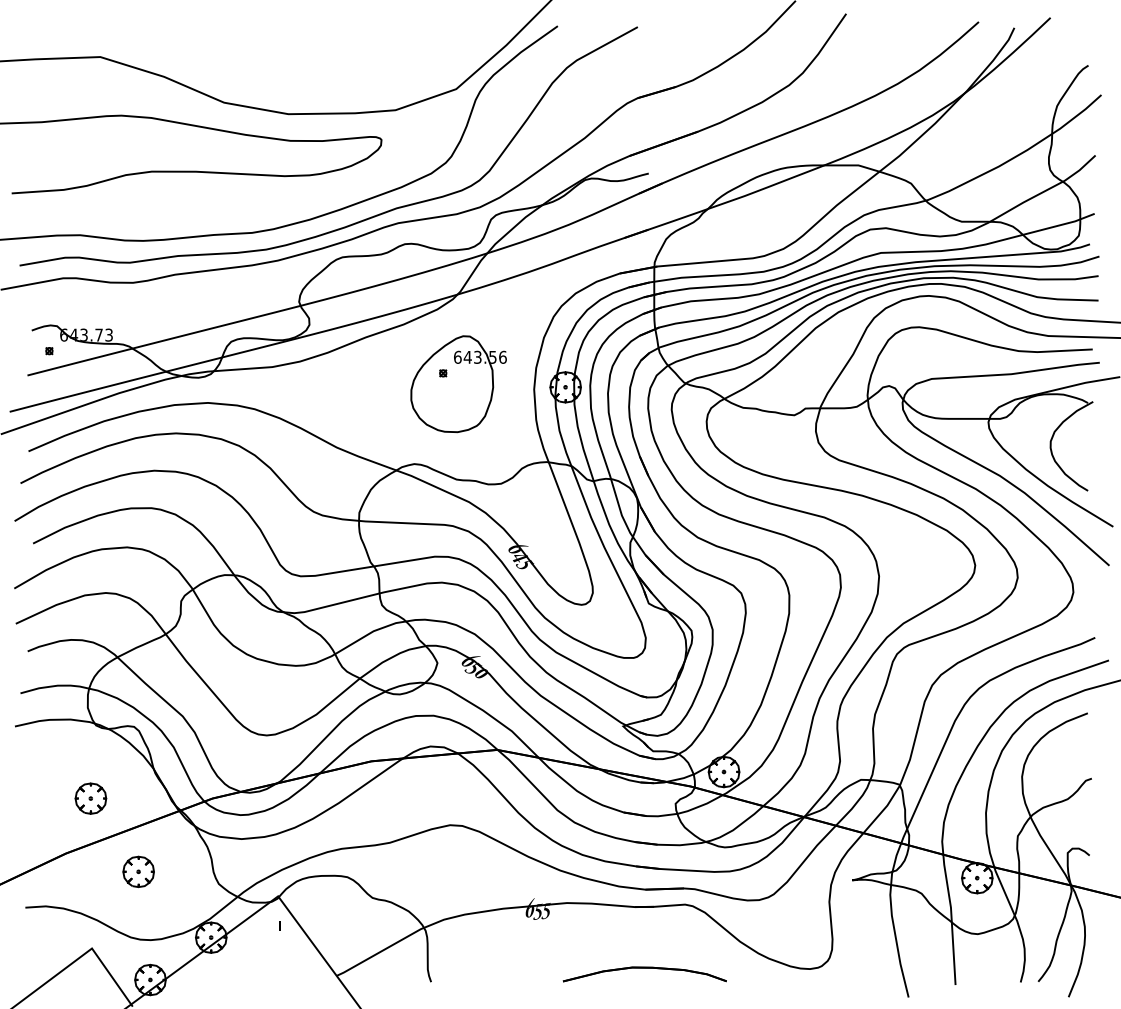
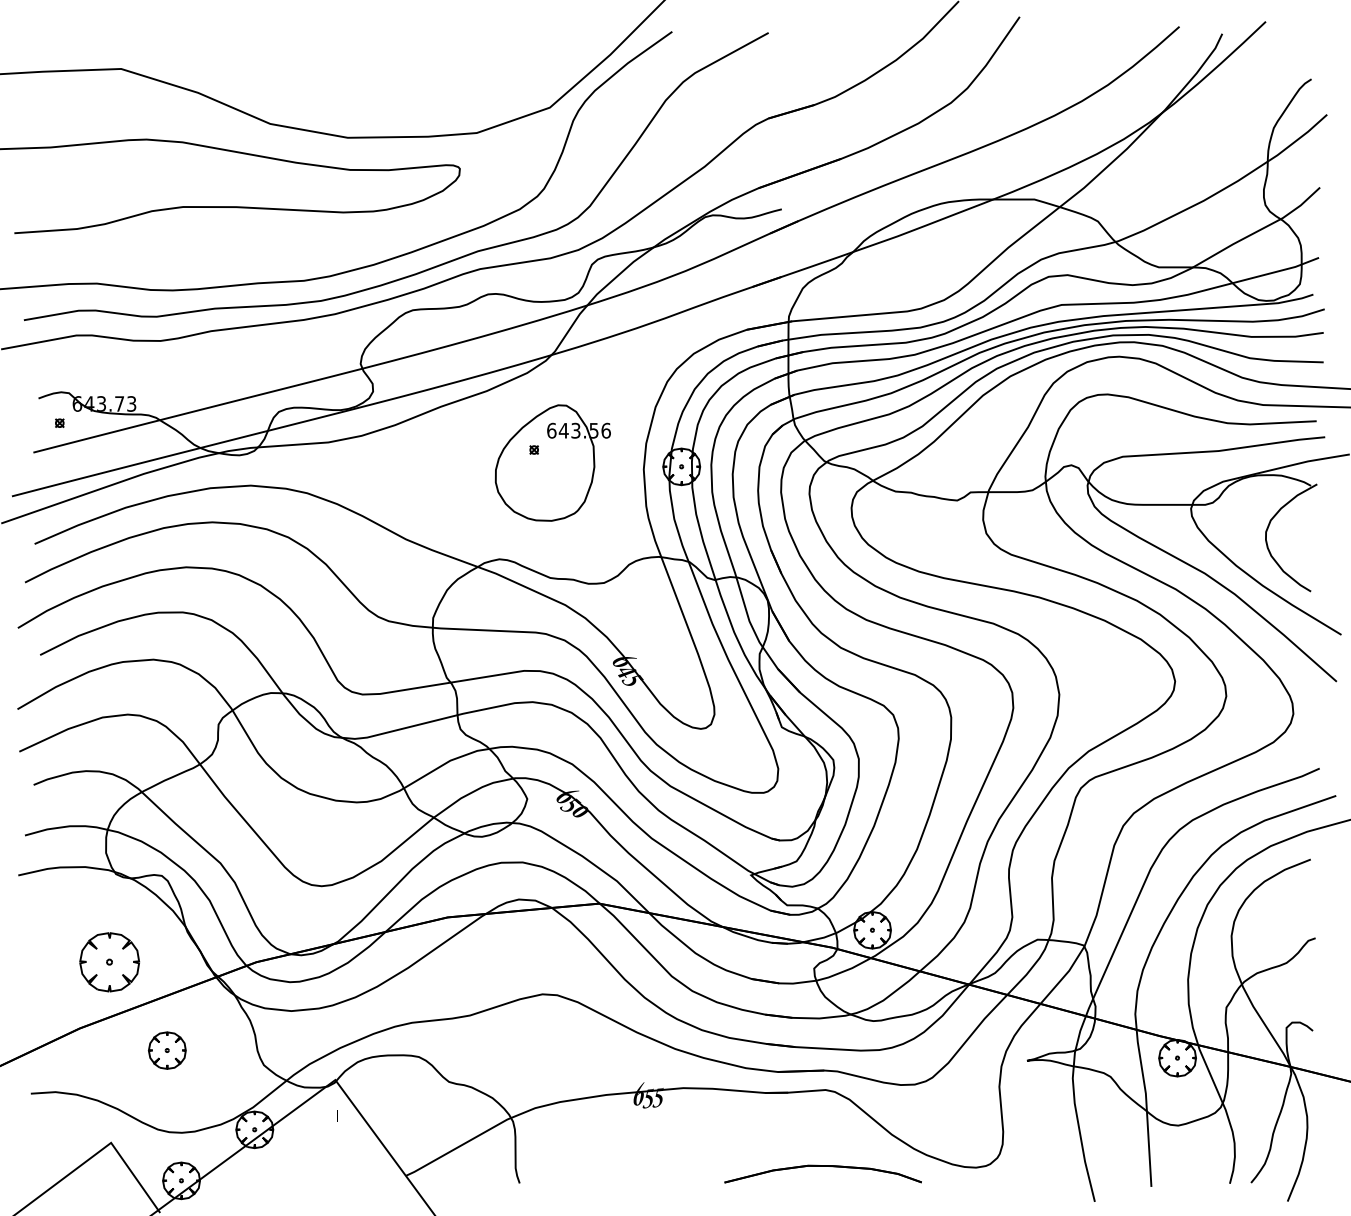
part: (90, 798) -> (109, 962), size x1.6
part: (644, 968) -> (822, 1166), moved

